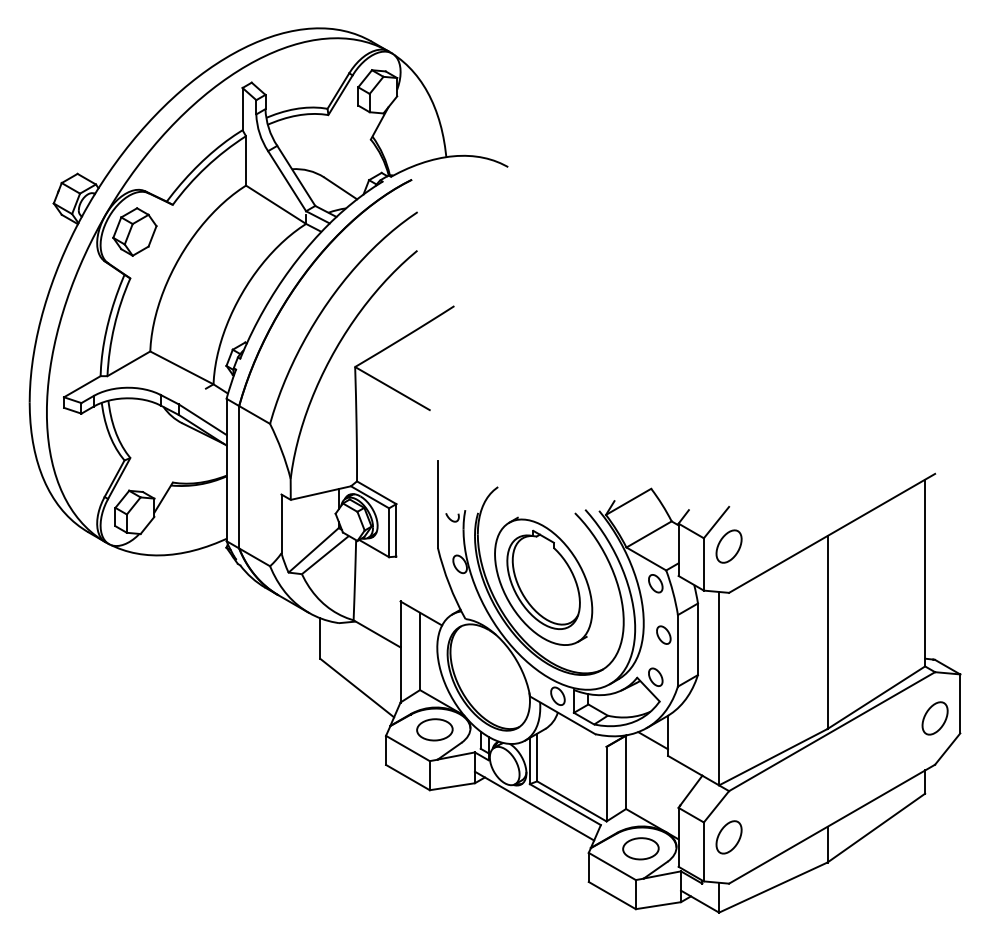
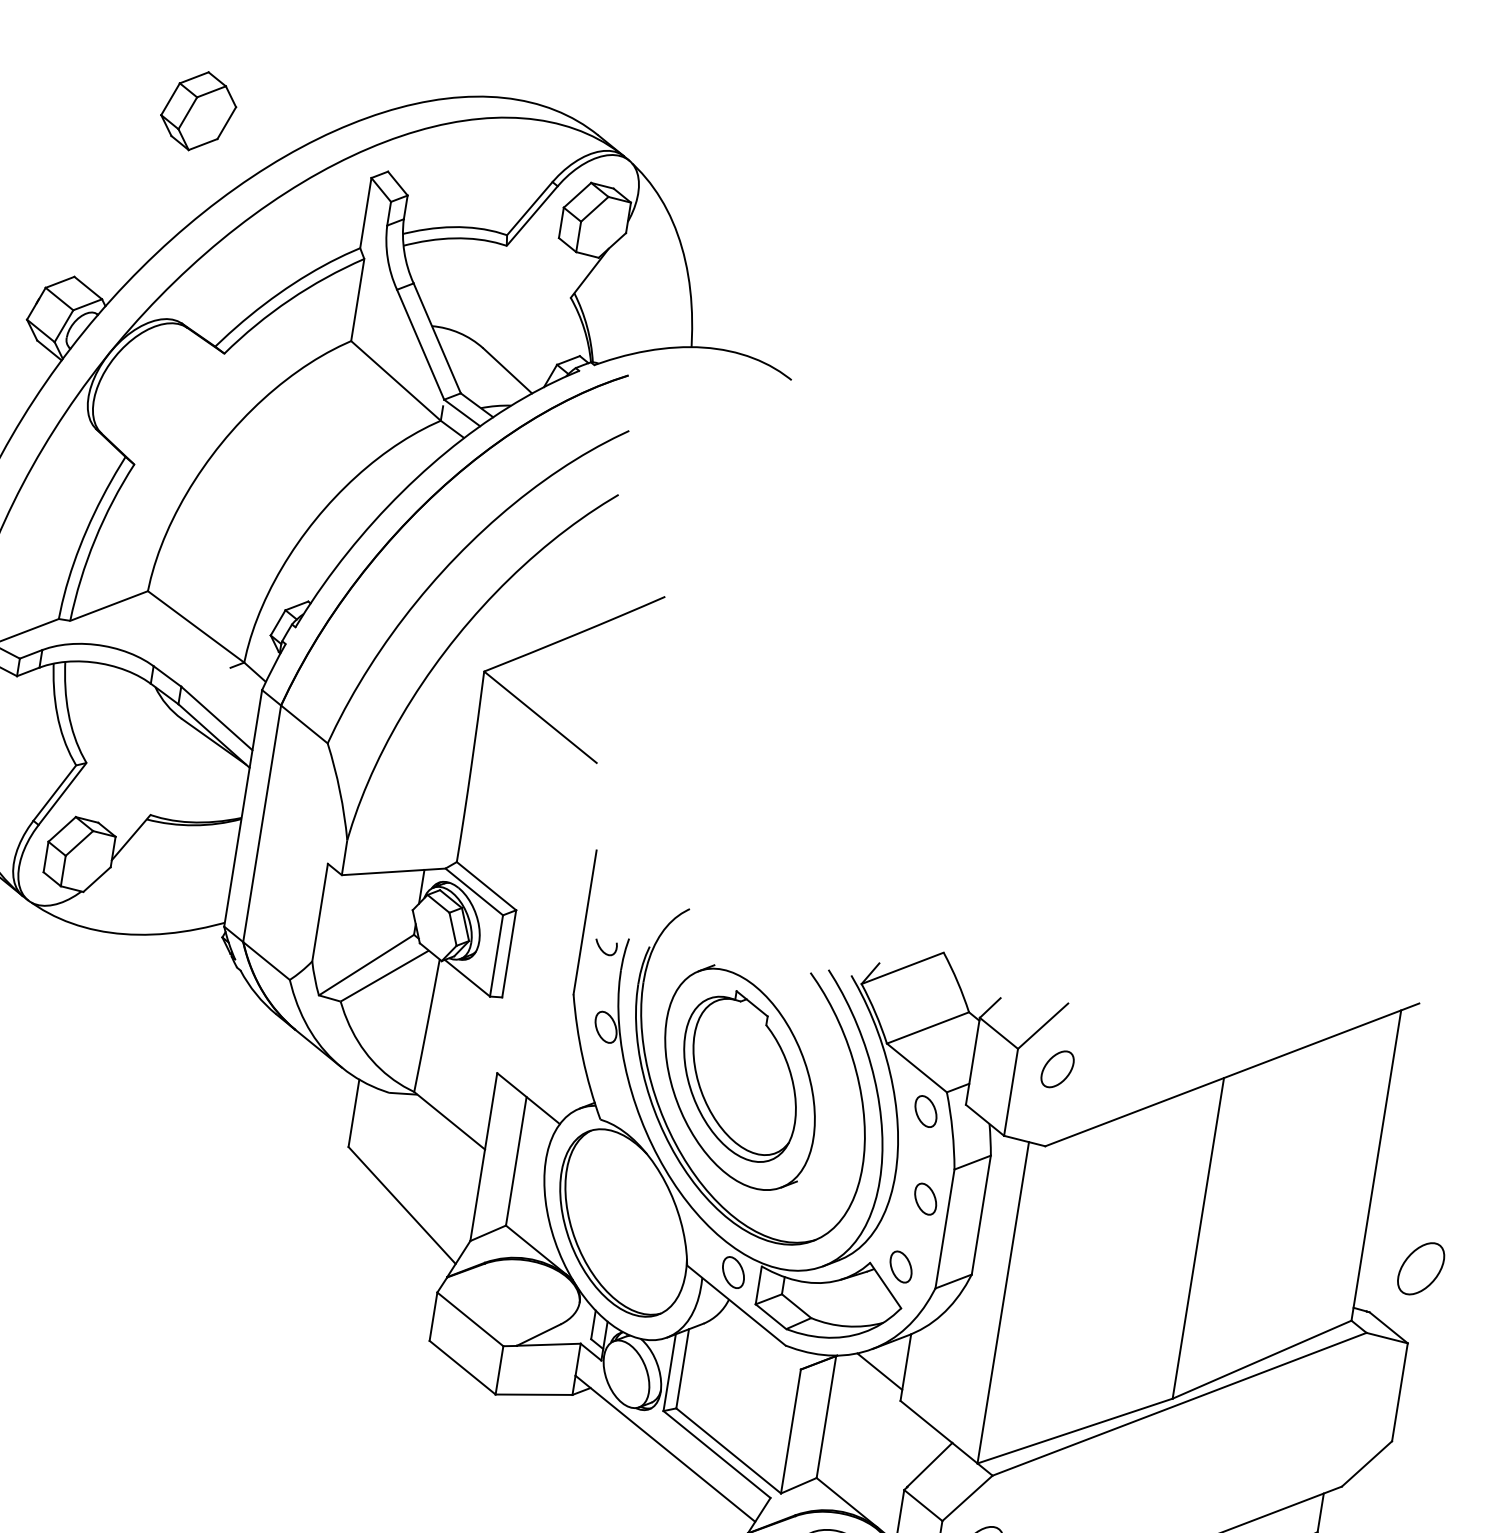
part: (134, 231) -> (198, 110), moved
part: (728, 546) -> (1056, 1069), size x0.7
part: (934, 718) -> (1420, 1268), moved
part: (434, 729) -> (519, 1294), removed

